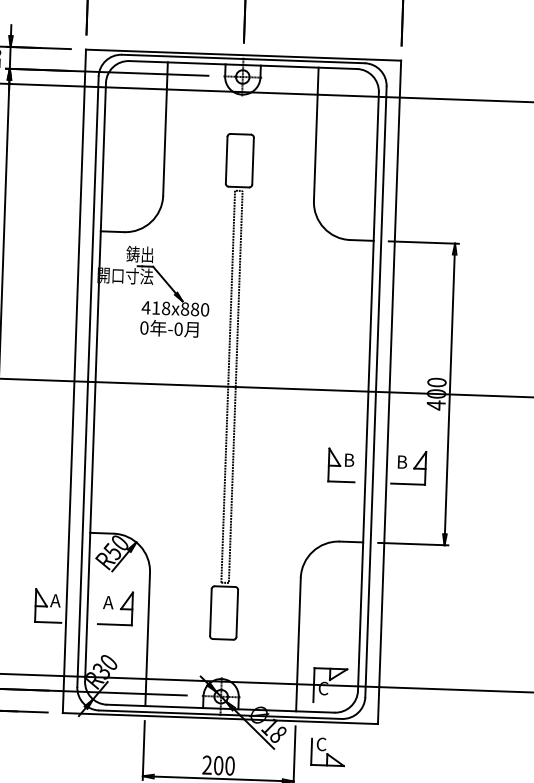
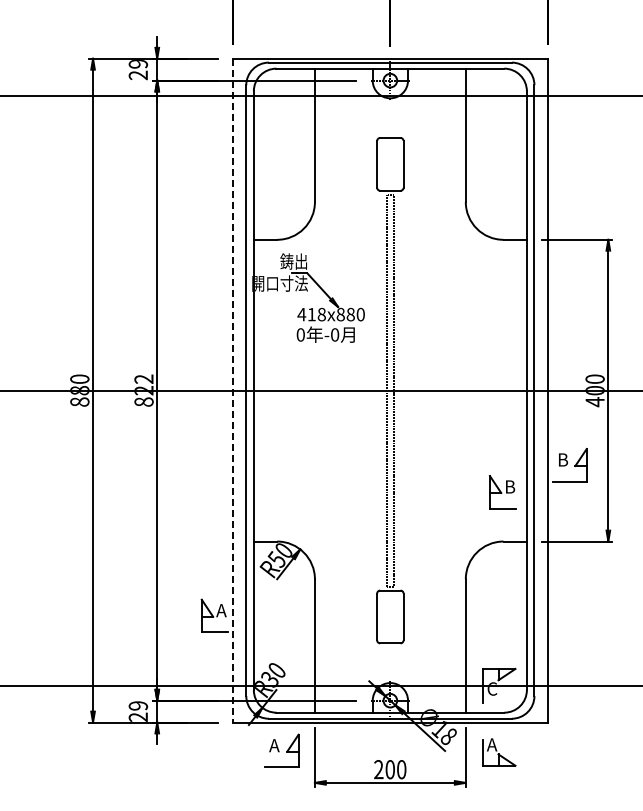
line: (74, 381) -> (232, 390), solid -> dashed
part: (341, 465) -> (502, 492), moved
part: (115, 607) -> (281, 750), moved
text: (320, 743) -> (491, 744), C -> A

